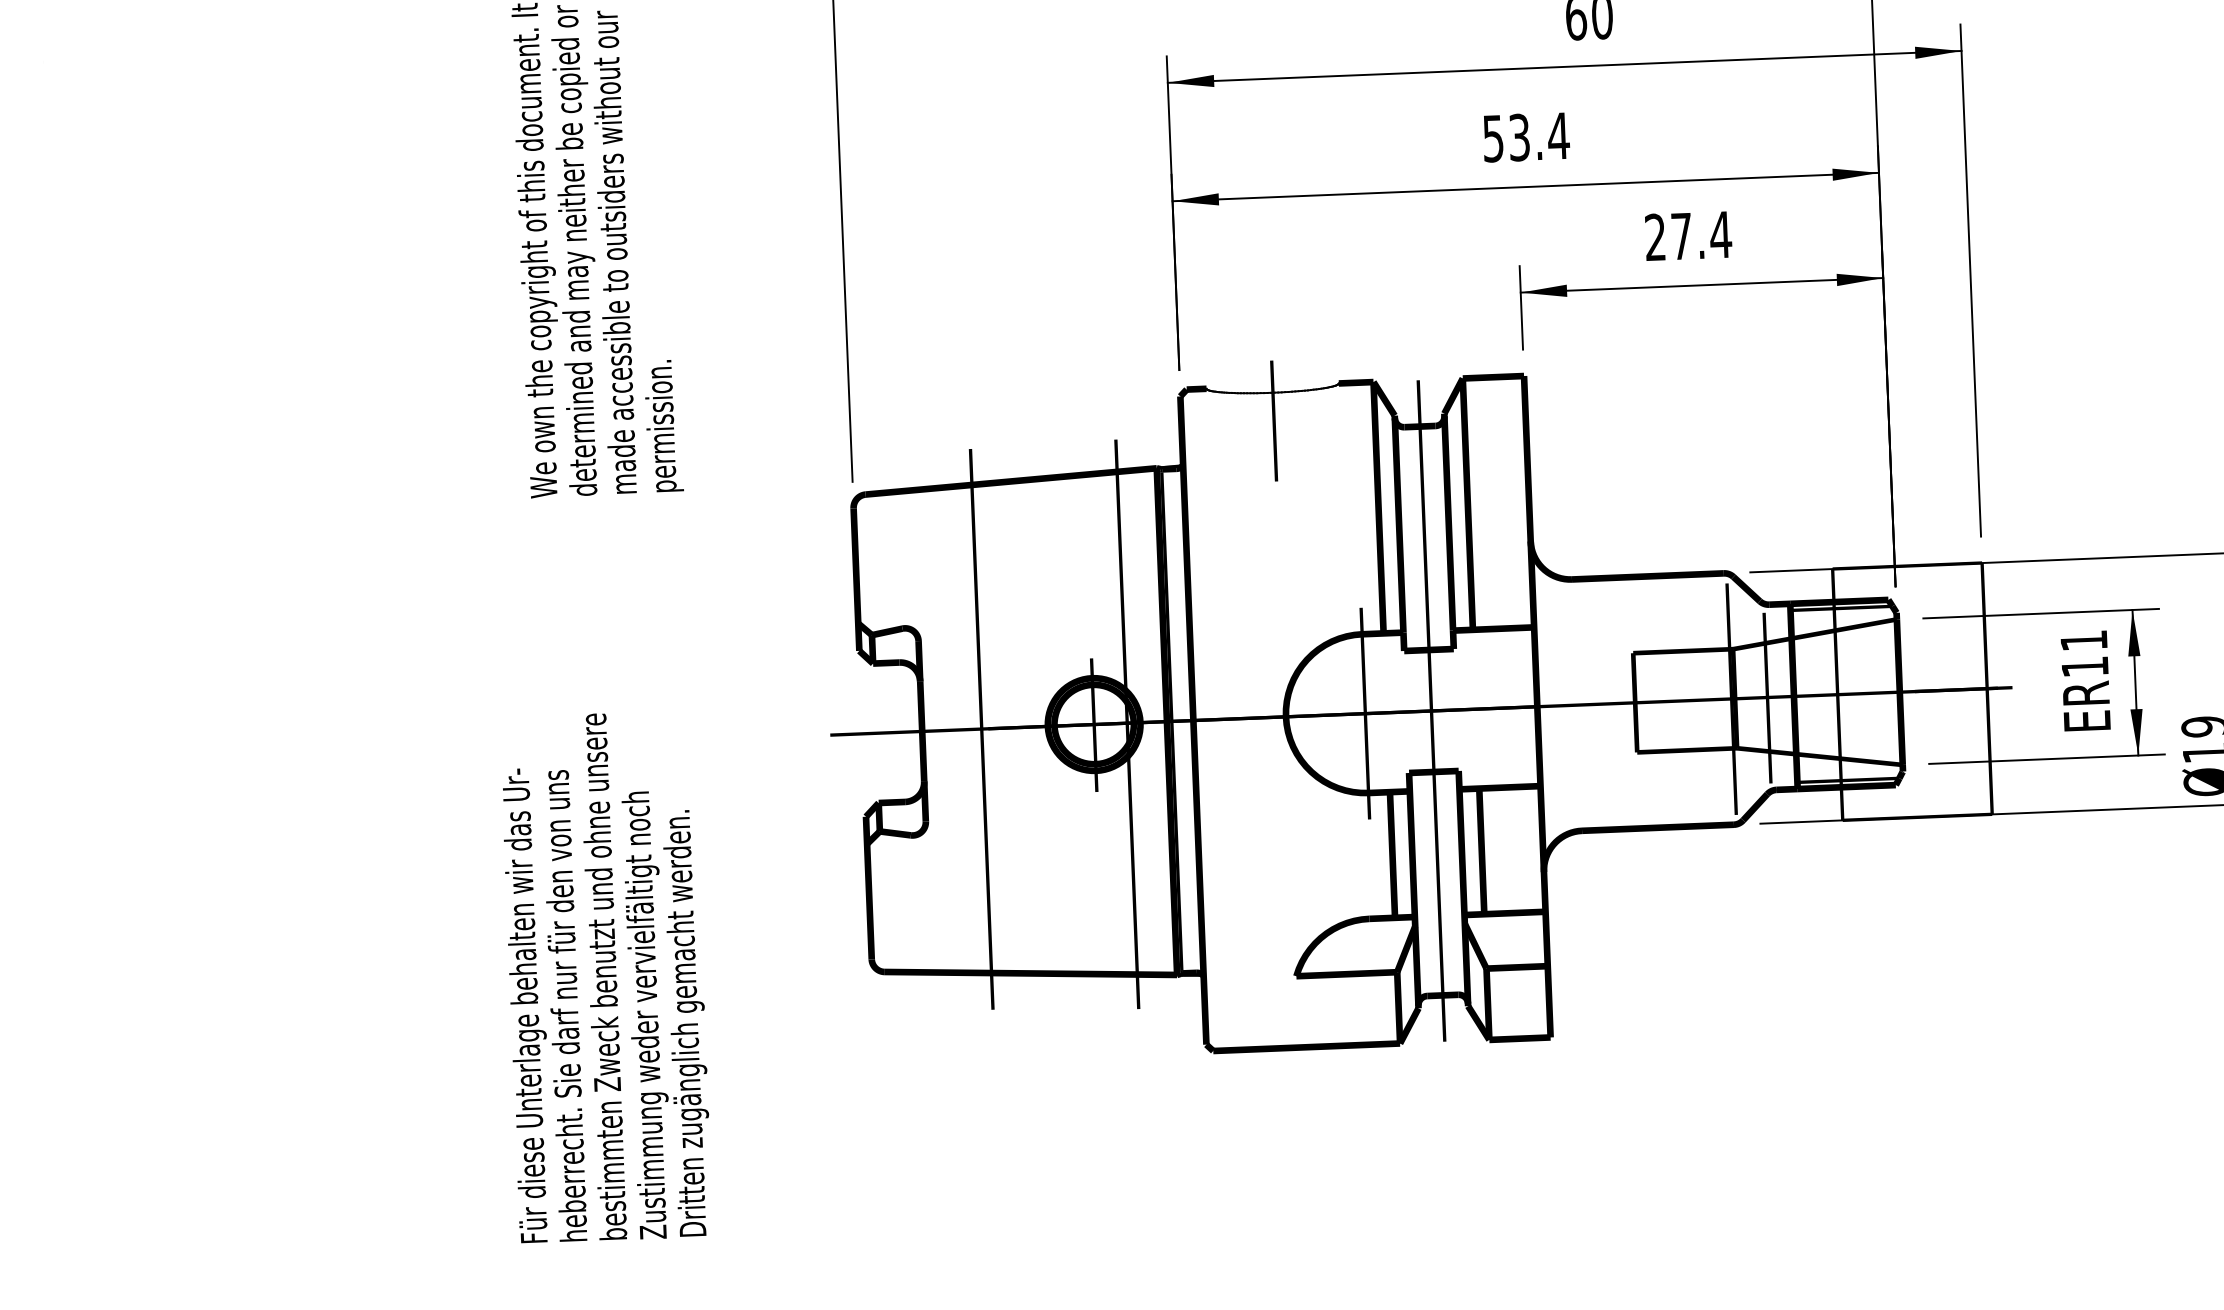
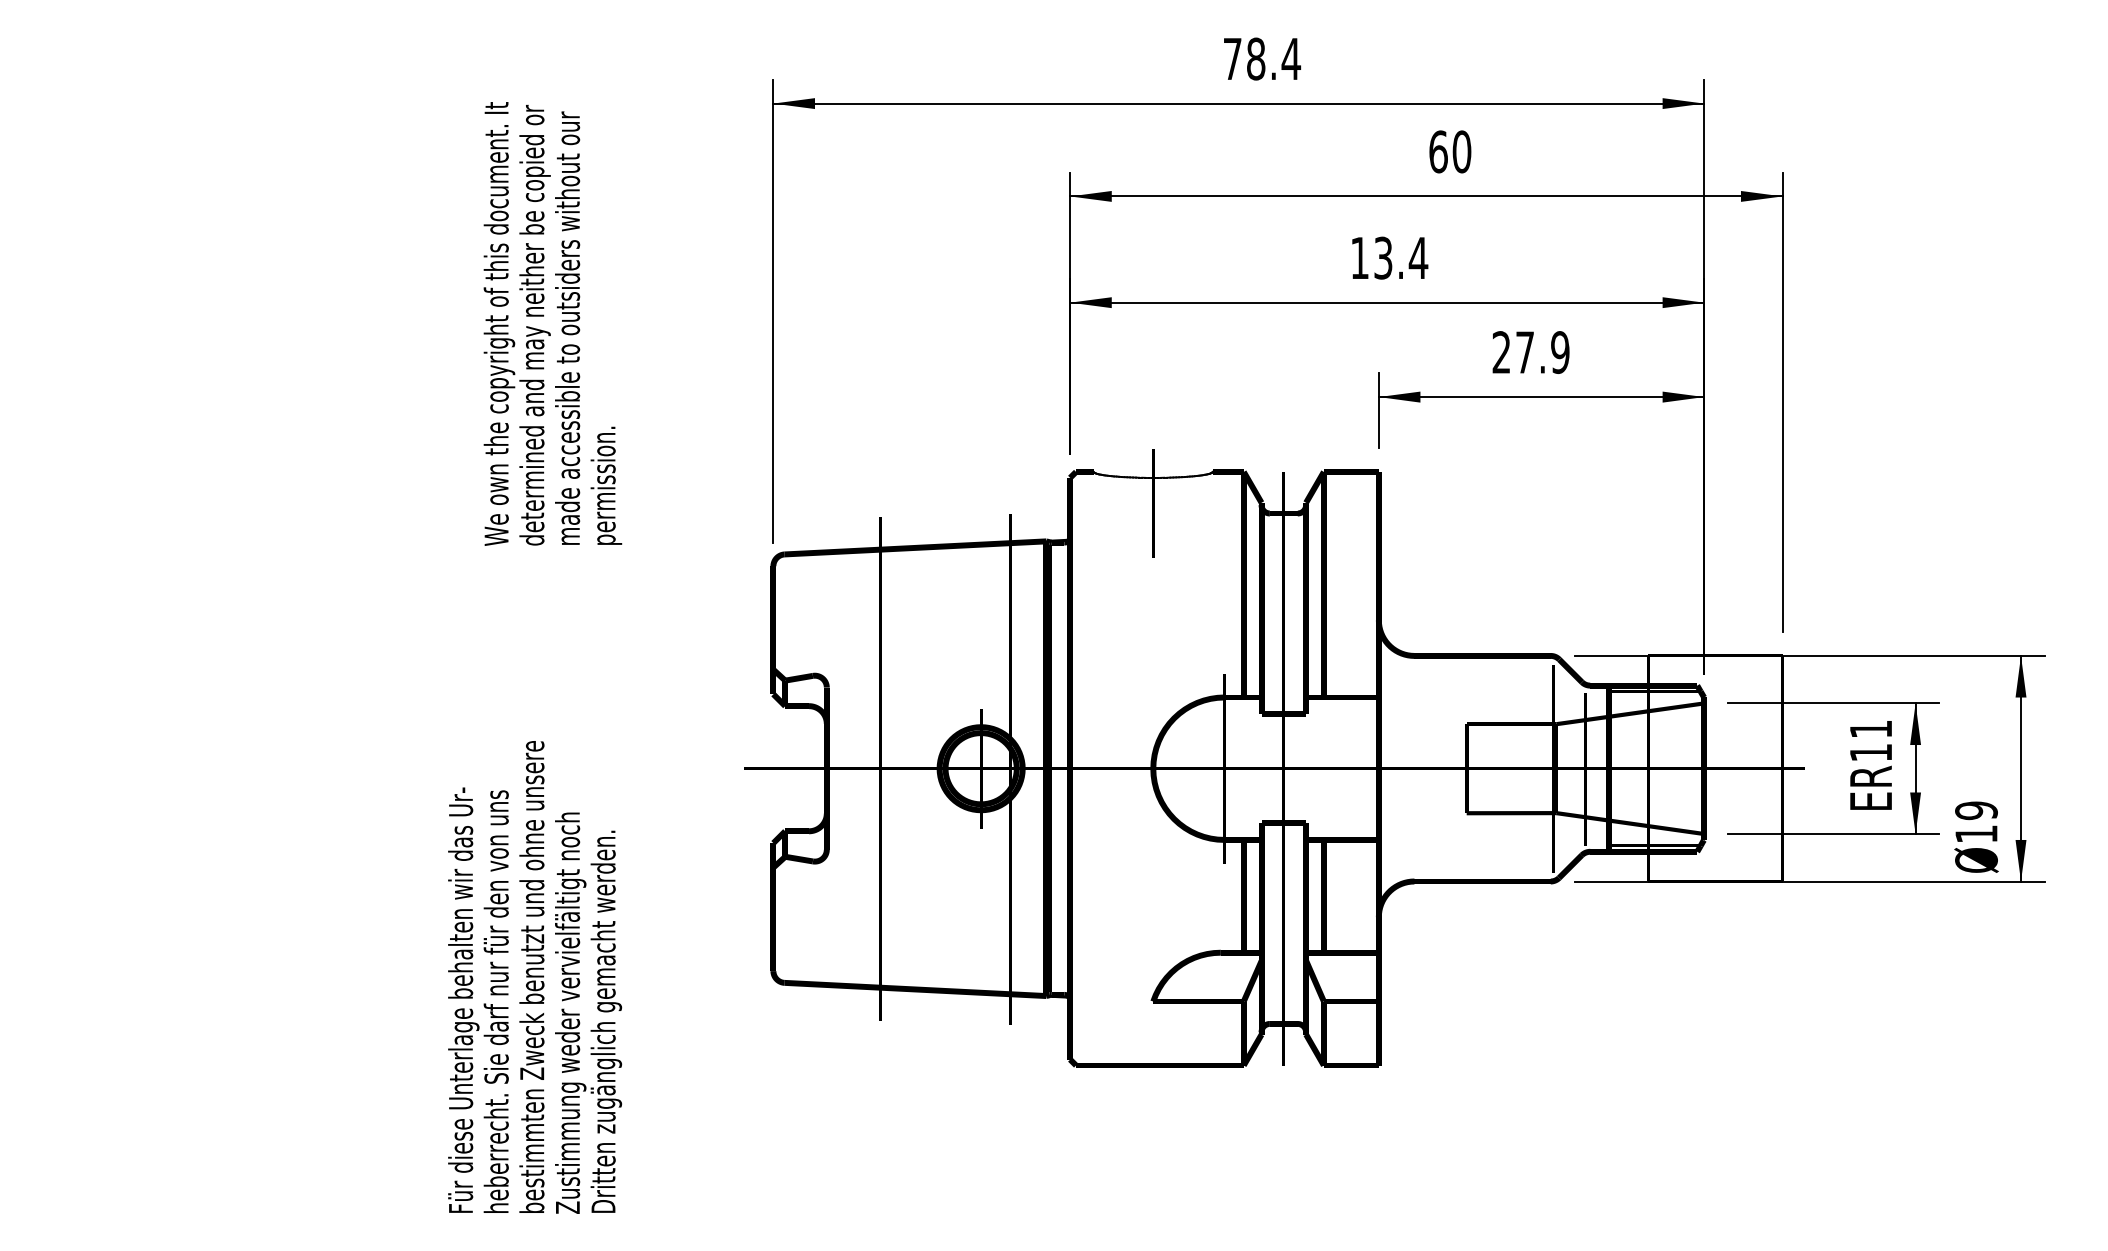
text: (1492, 139) -> (1359, 258), 53.4 -> 13.4
text: (1721, 234) -> (1560, 352), 27.4 -> 27.9

